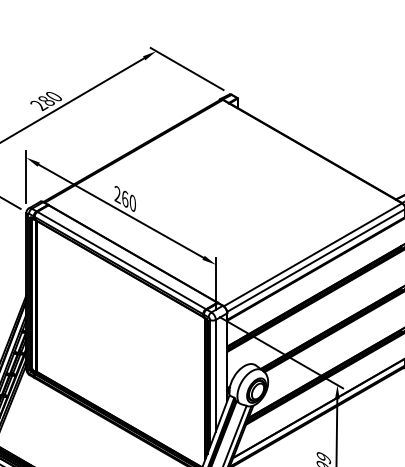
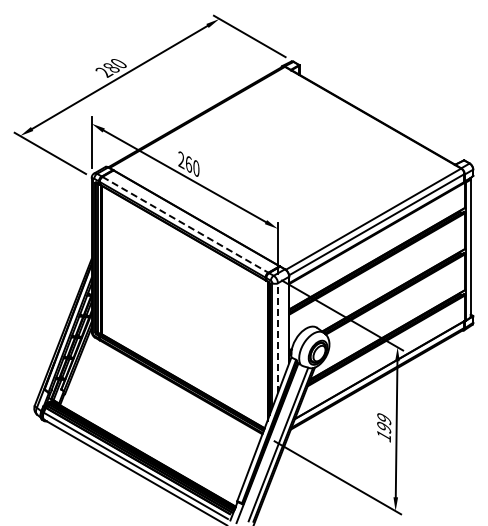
line: (121, 260) -> (185, 224), solid -> dashed
line: (216, 376) -> (278, 338), solid -> dashed

